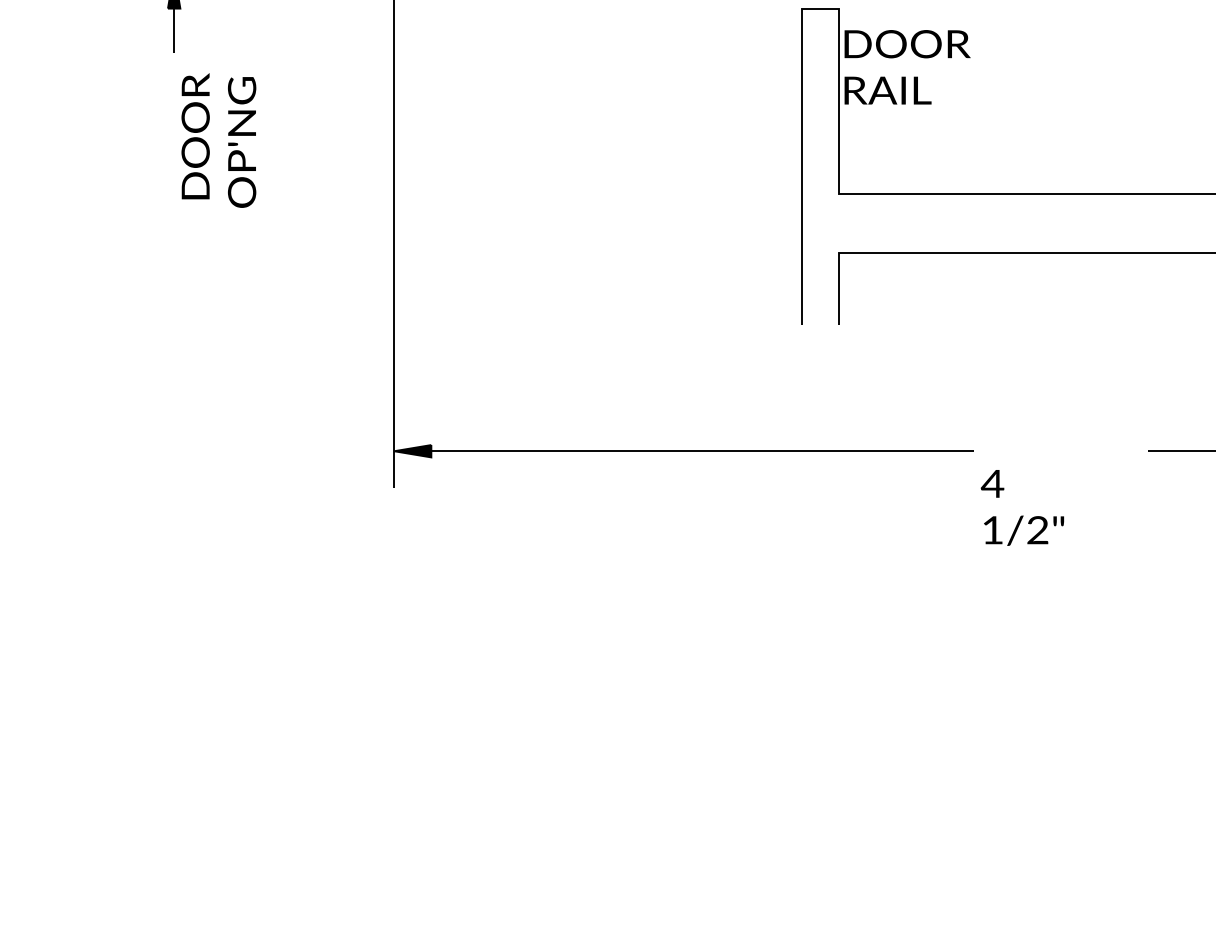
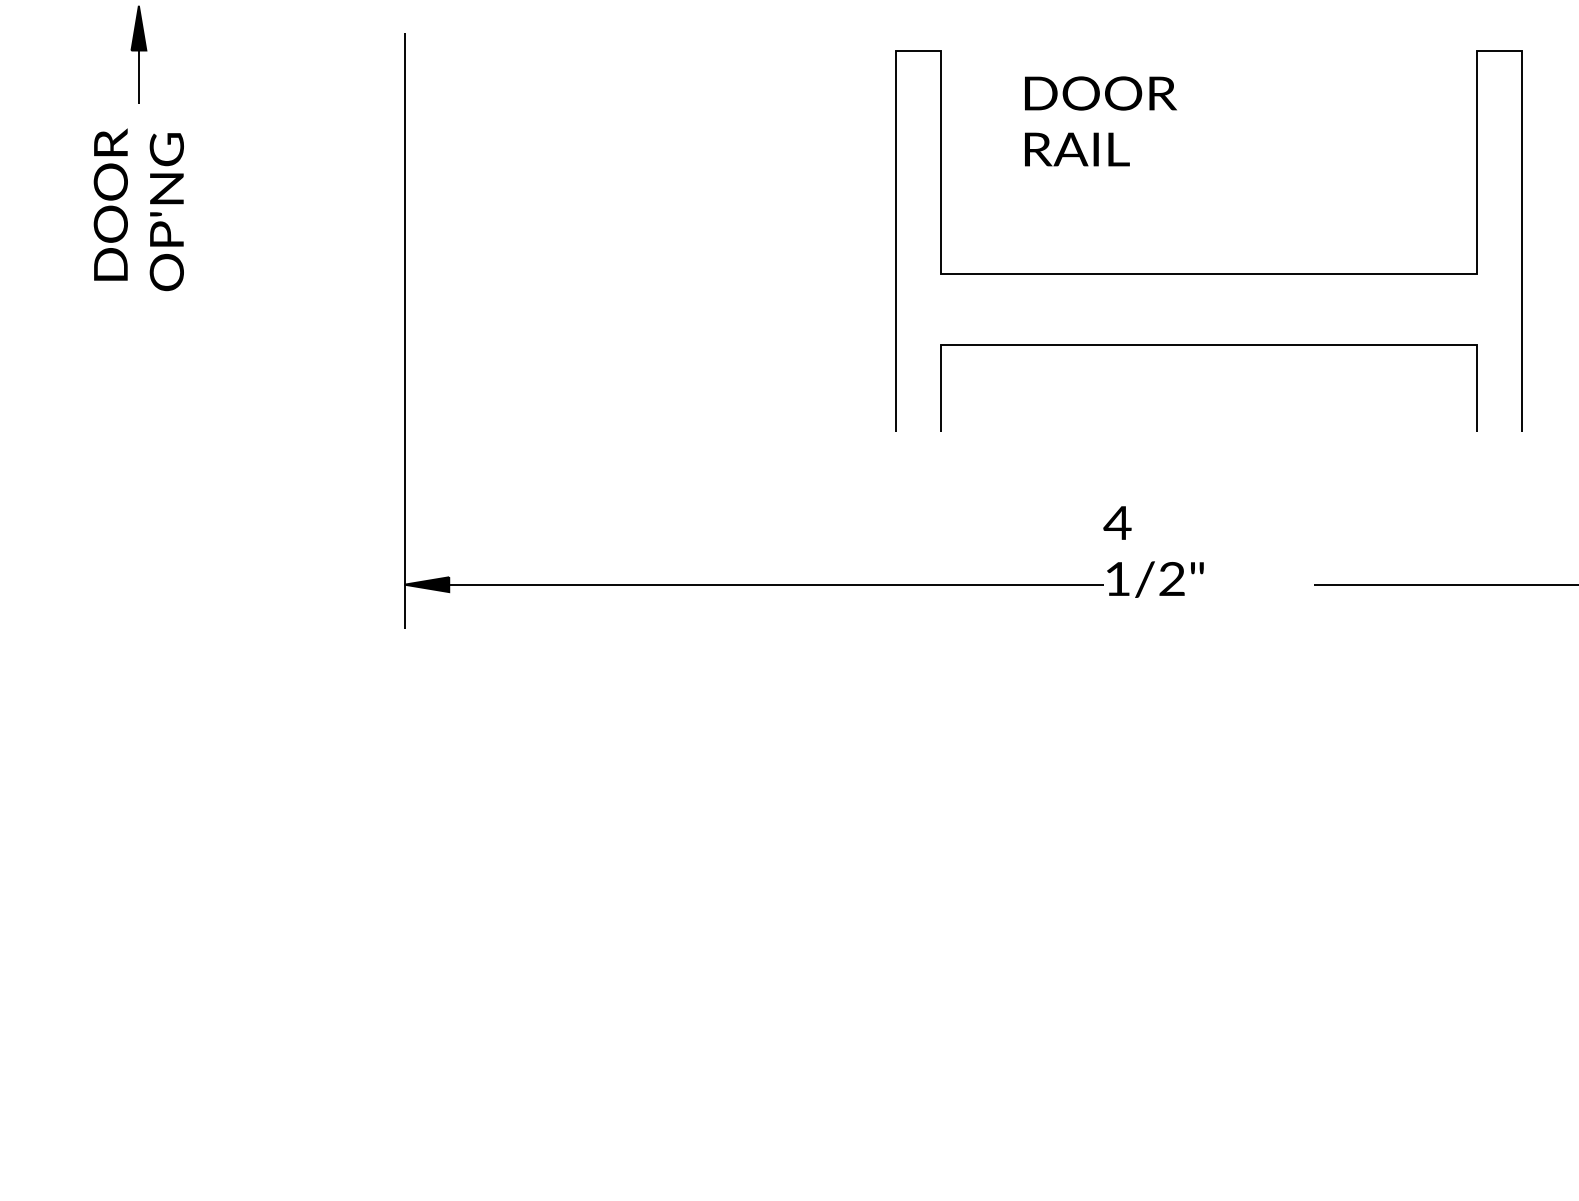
text: (907, 67) -> (1100, 121), moved
text: (218, 140) -> (138, 209), moved
text: (1022, 507) -> (1153, 551), moved

